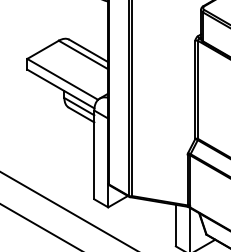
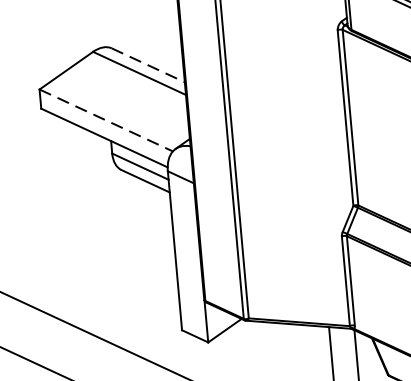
line: (89, 51) -> (149, 66), solid -> dashed
line: (62, 79) -> (105, 120), solid -> dashed

